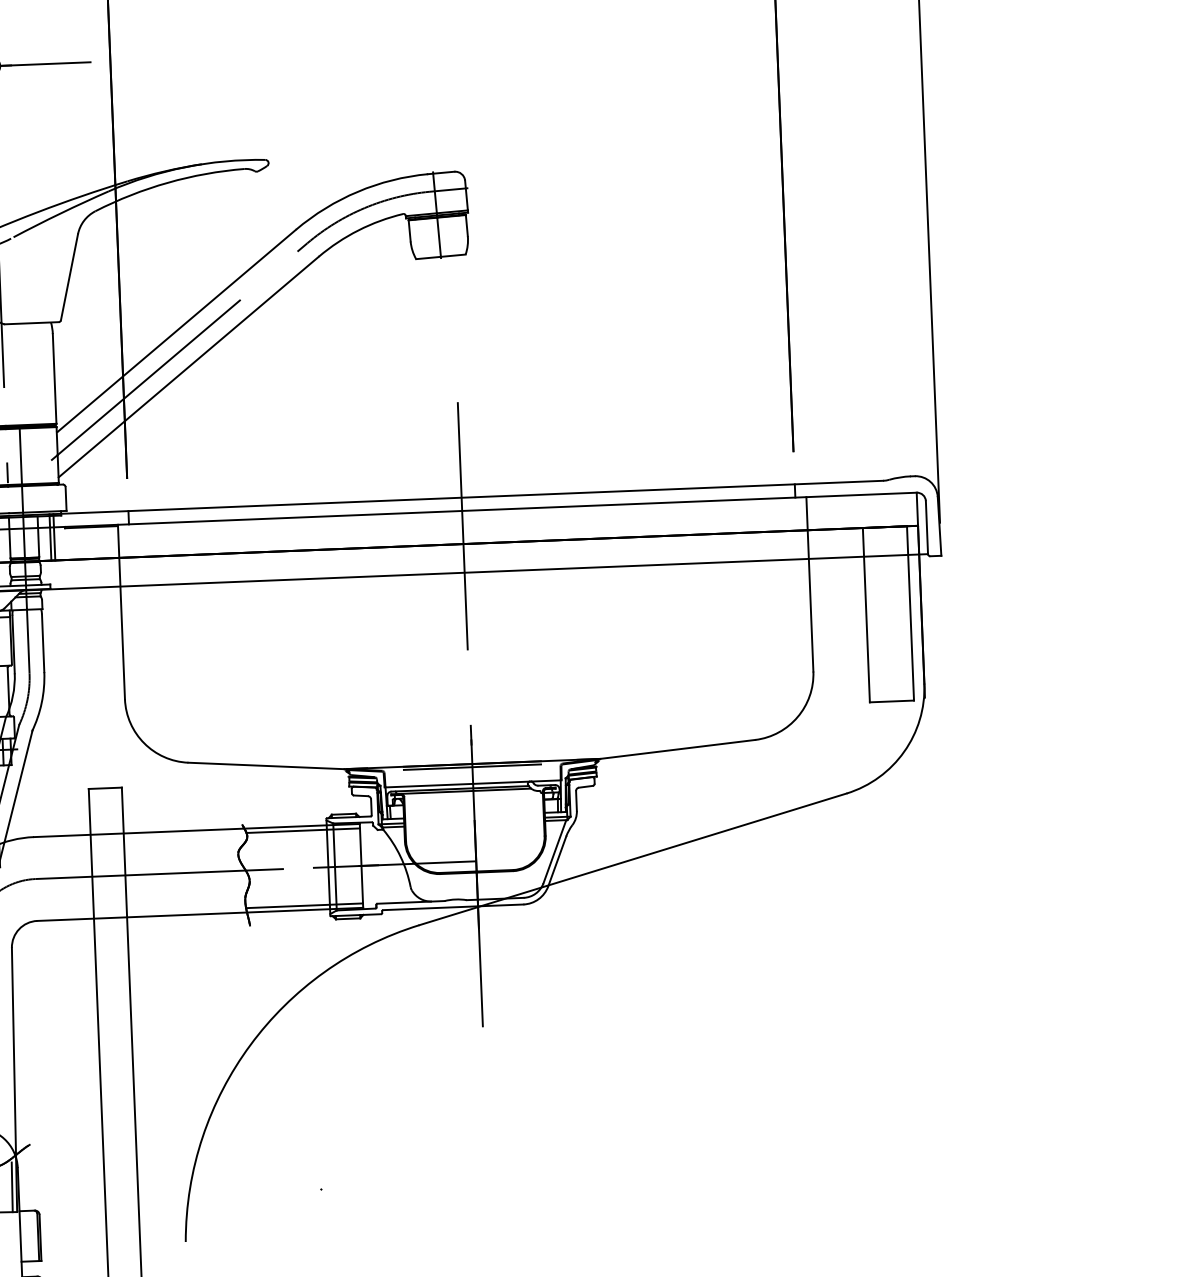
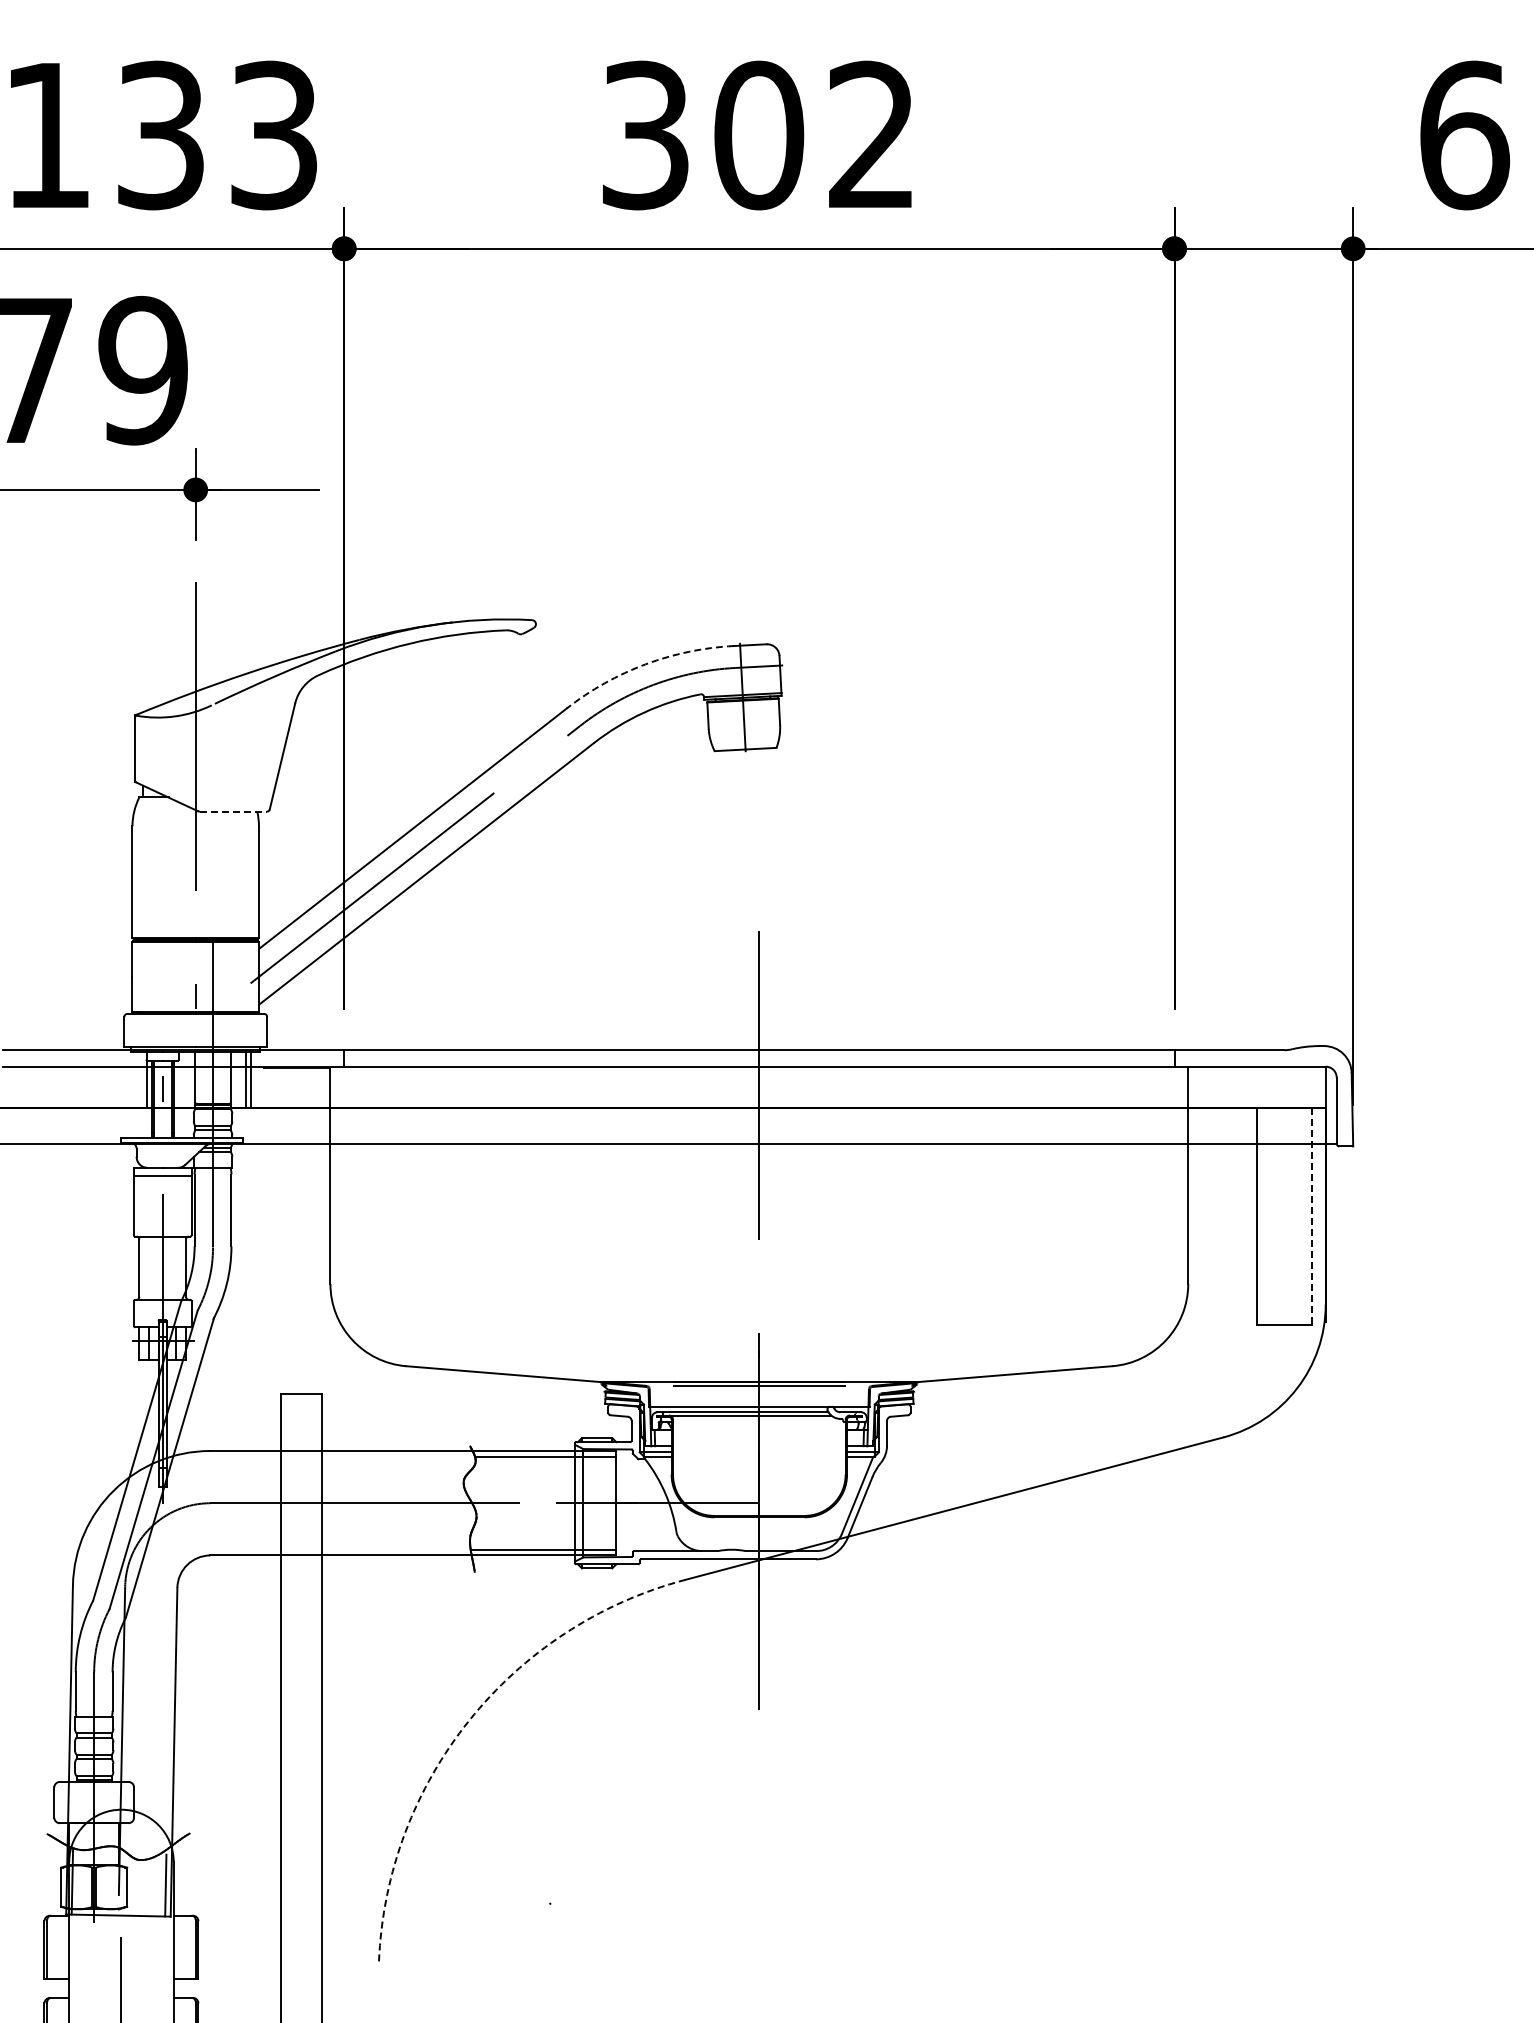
arc: (357, 191) -> (645, 664), solid -> dashed
line: (31, 323) -> (233, 811), solid -> dashed
line: (910, 613) -> (1311, 1216), solid -> dashed
arc: (250, 1045) -> (469, 1720), solid -> dashed

